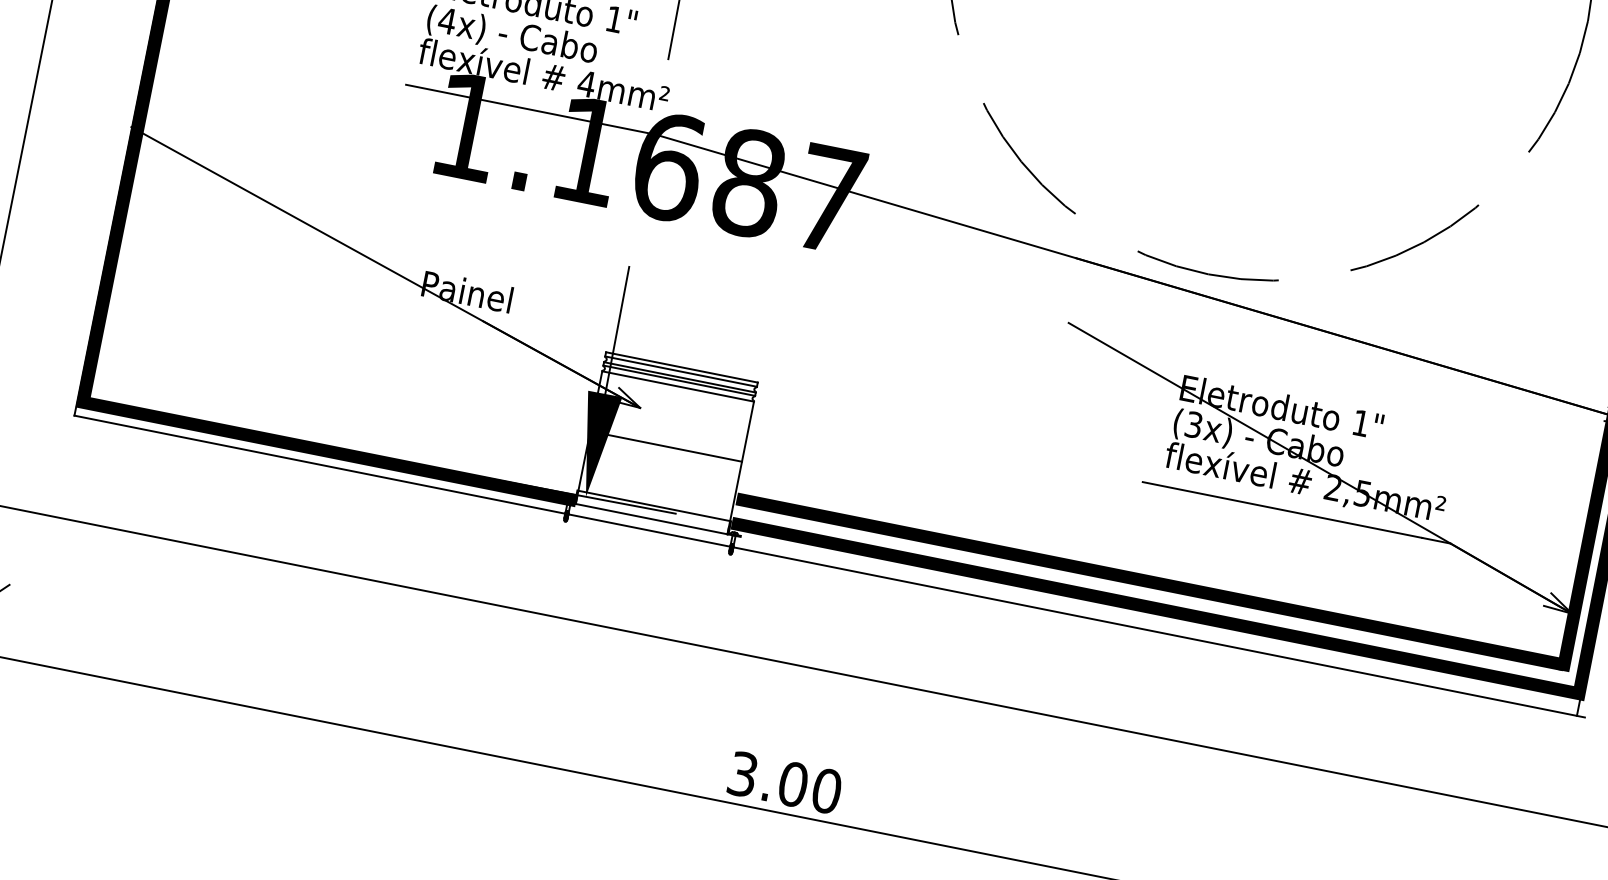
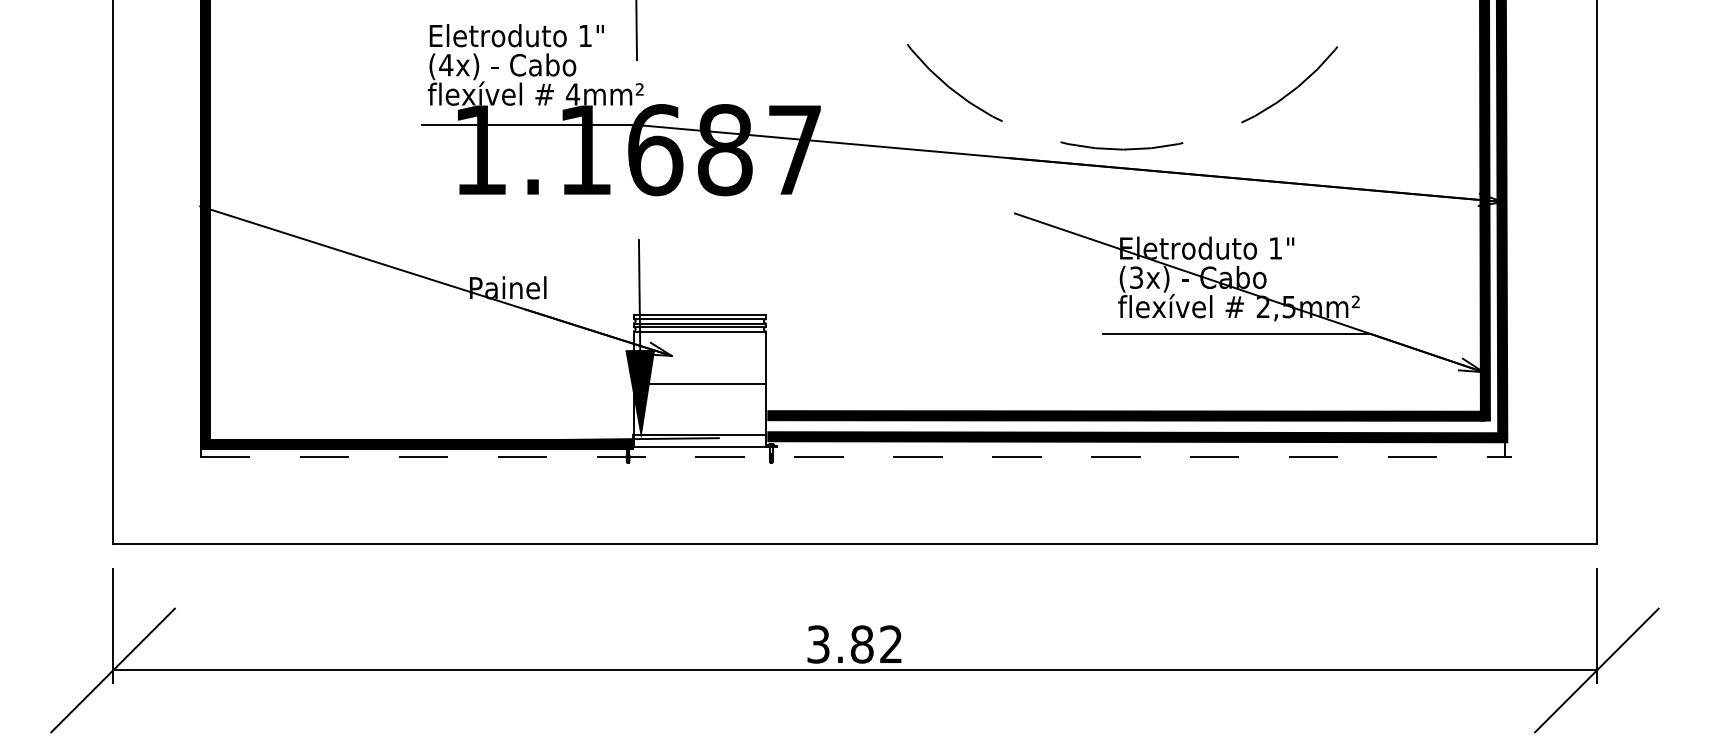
line: (830, 566) -> (856, 456), solid -> dashed
text: (809, 787) -> (876, 644), 3.00 -> 3.82

